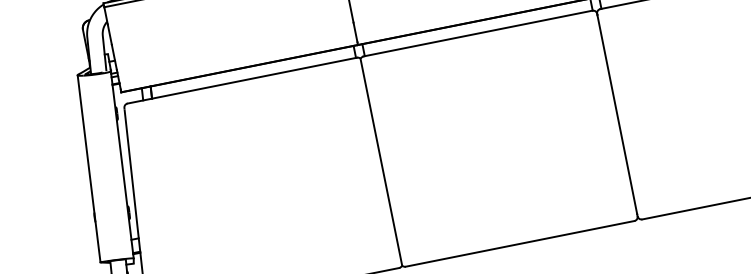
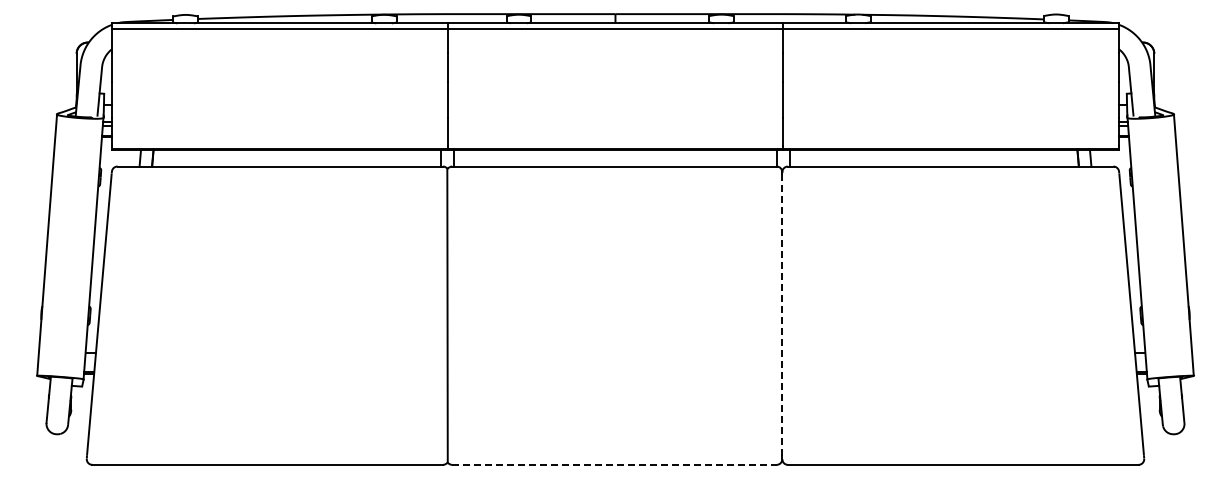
line: (617, 114) -> (782, 315), solid -> dashed
line: (520, 243) -> (614, 464), solid -> dashed

